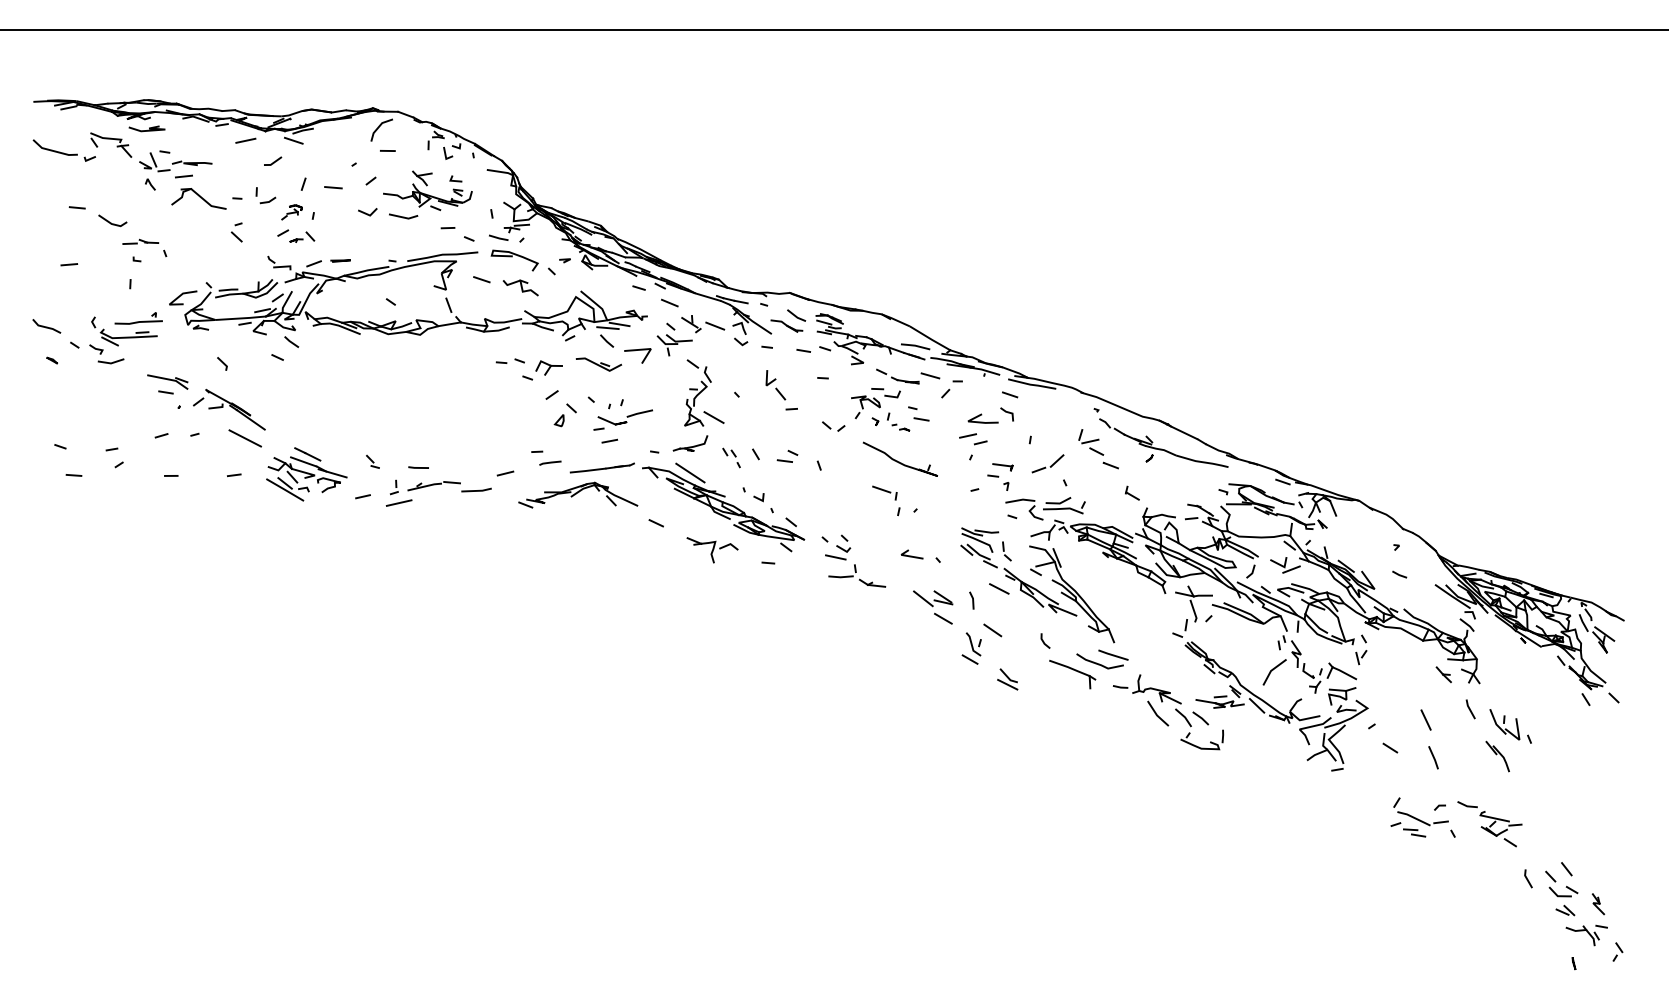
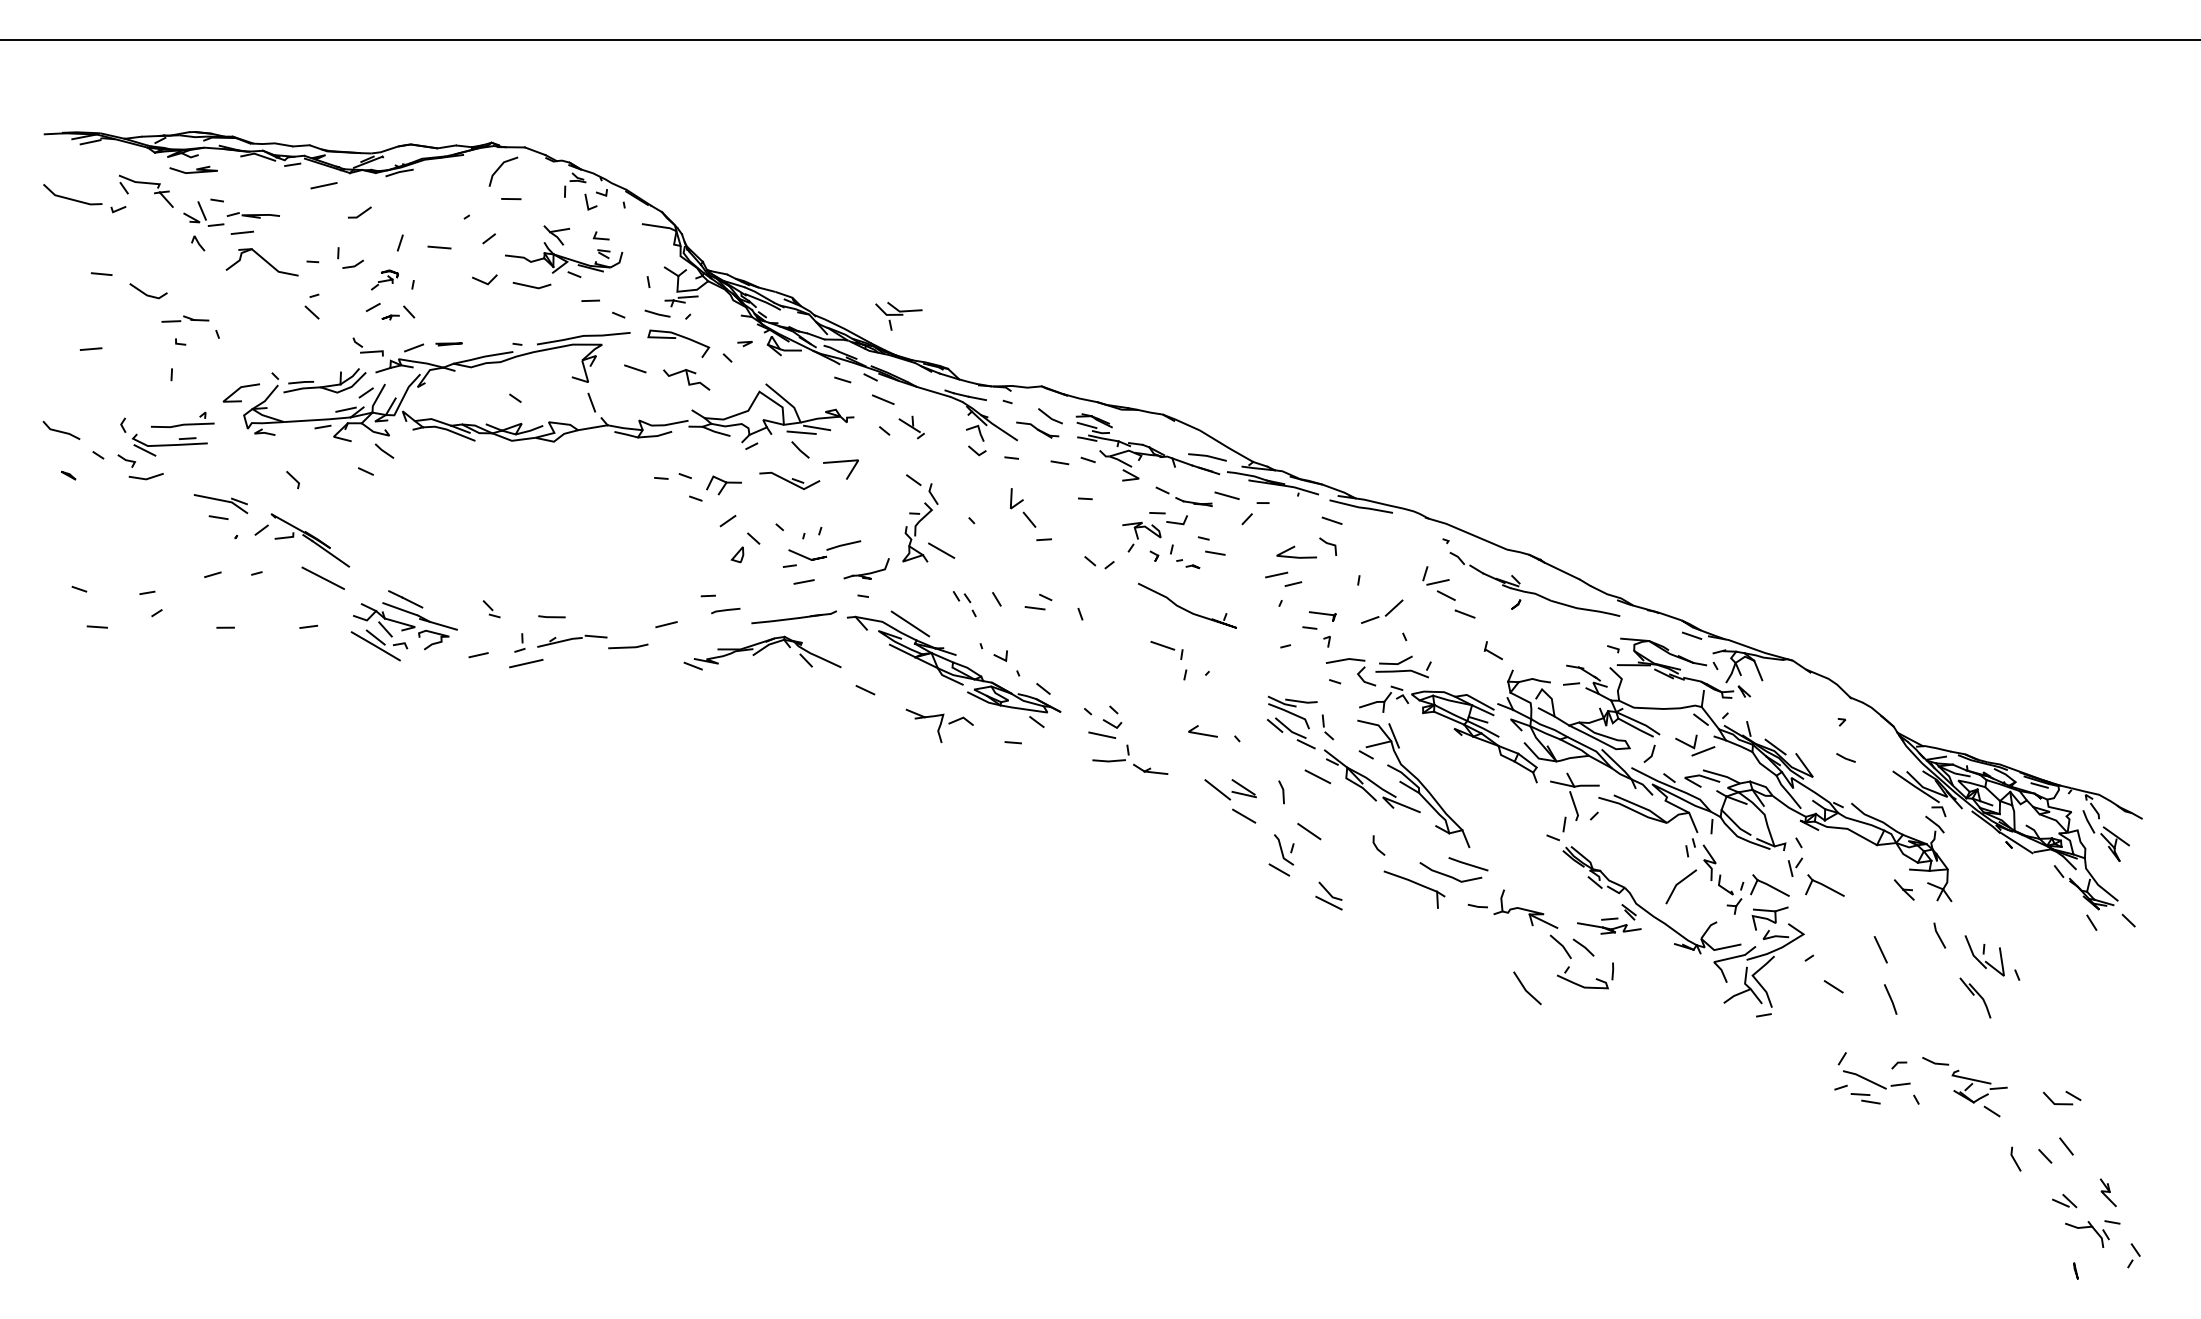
line: (293, 140) -> (386, 185), removed
line: (714, 325) -> (942, 429), removed
part: (674, 345) -> (898, 316), moved
part: (690, 443) -> (866, 568), moved
part: (1383, 671) -> (1824, 885), added
line: (1256, 706) -> (1657, 931), removed
line: (1157, 714) -> (1526, 989), moved
part: (1563, 891) -> (2062, 1097), moved

